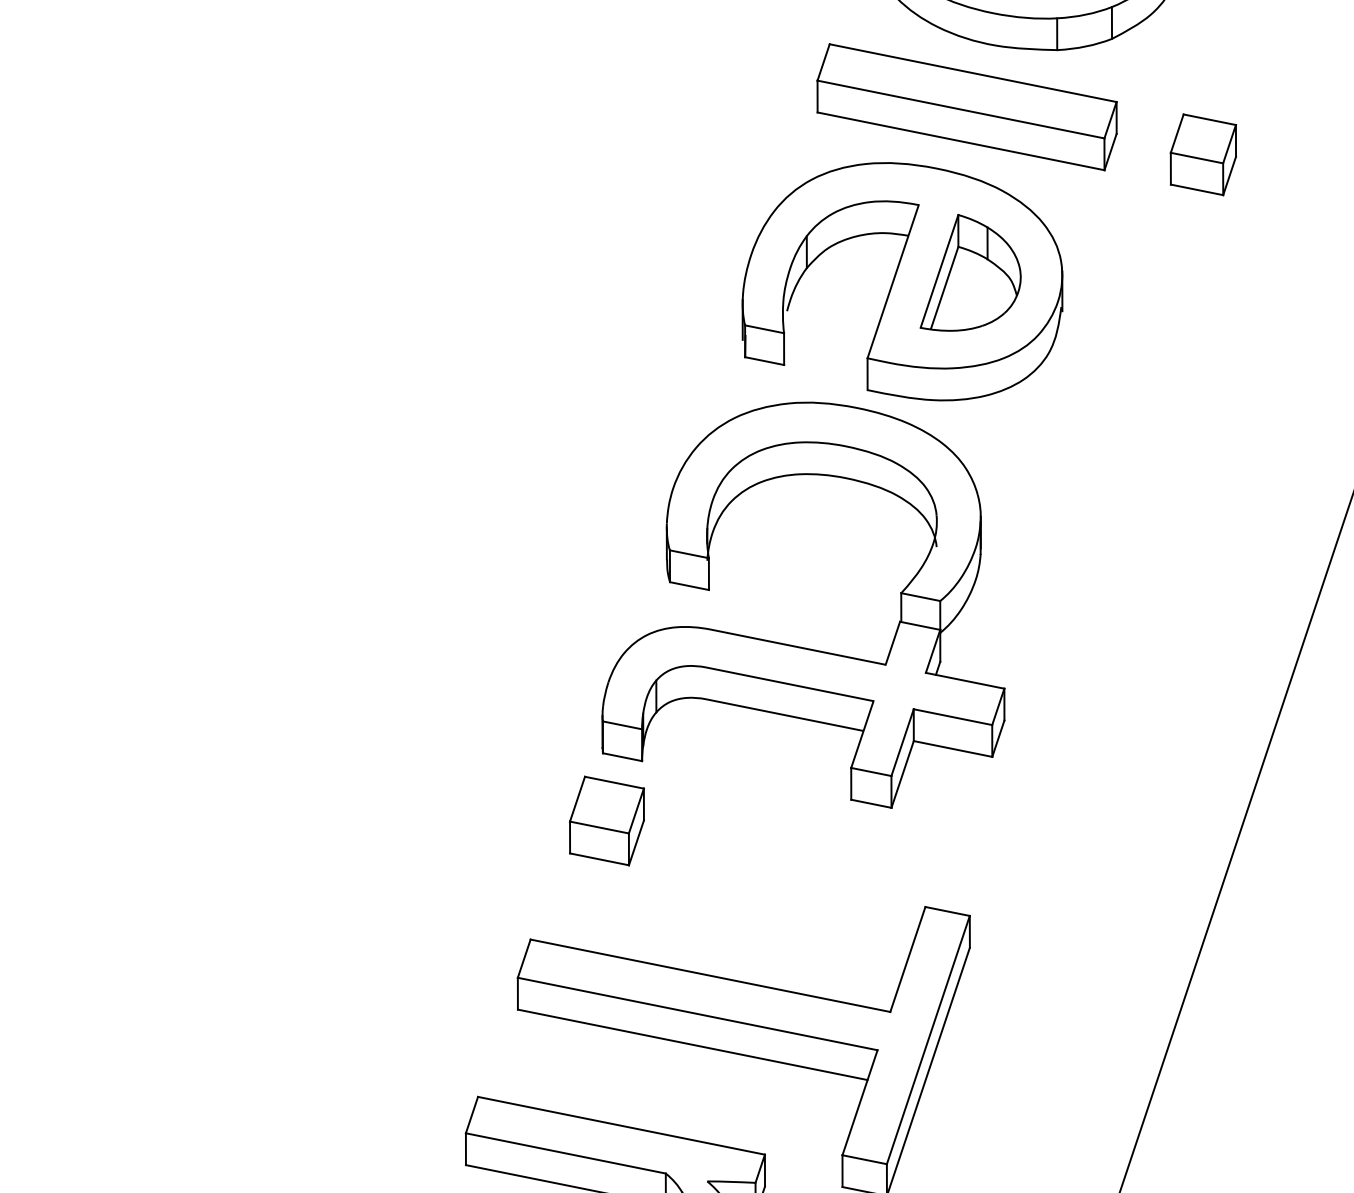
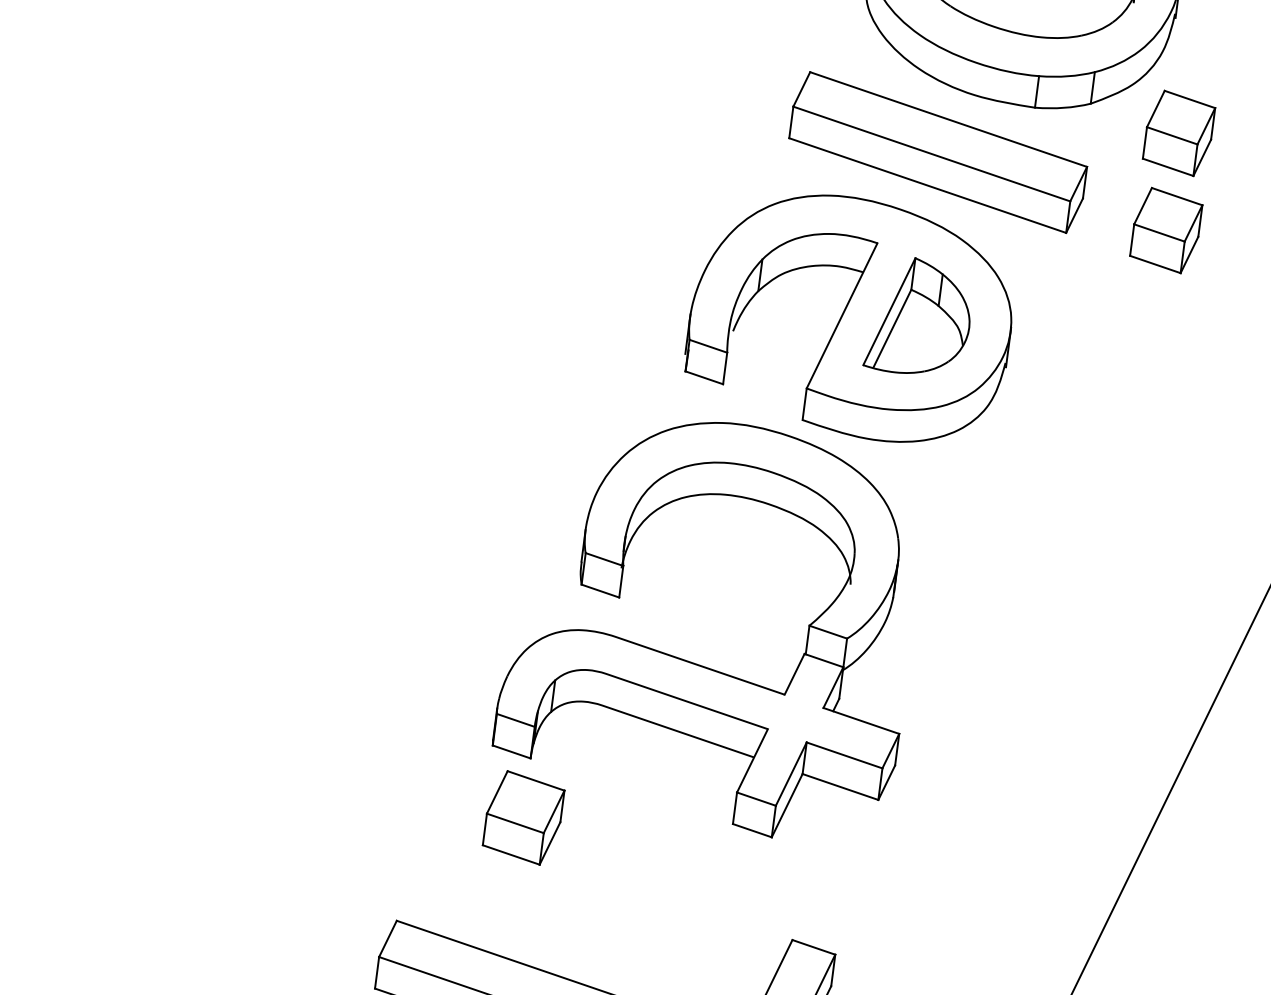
part: (1202, 56) -> (1178, 132), added
part: (606, 820) -> (523, 817), moved

